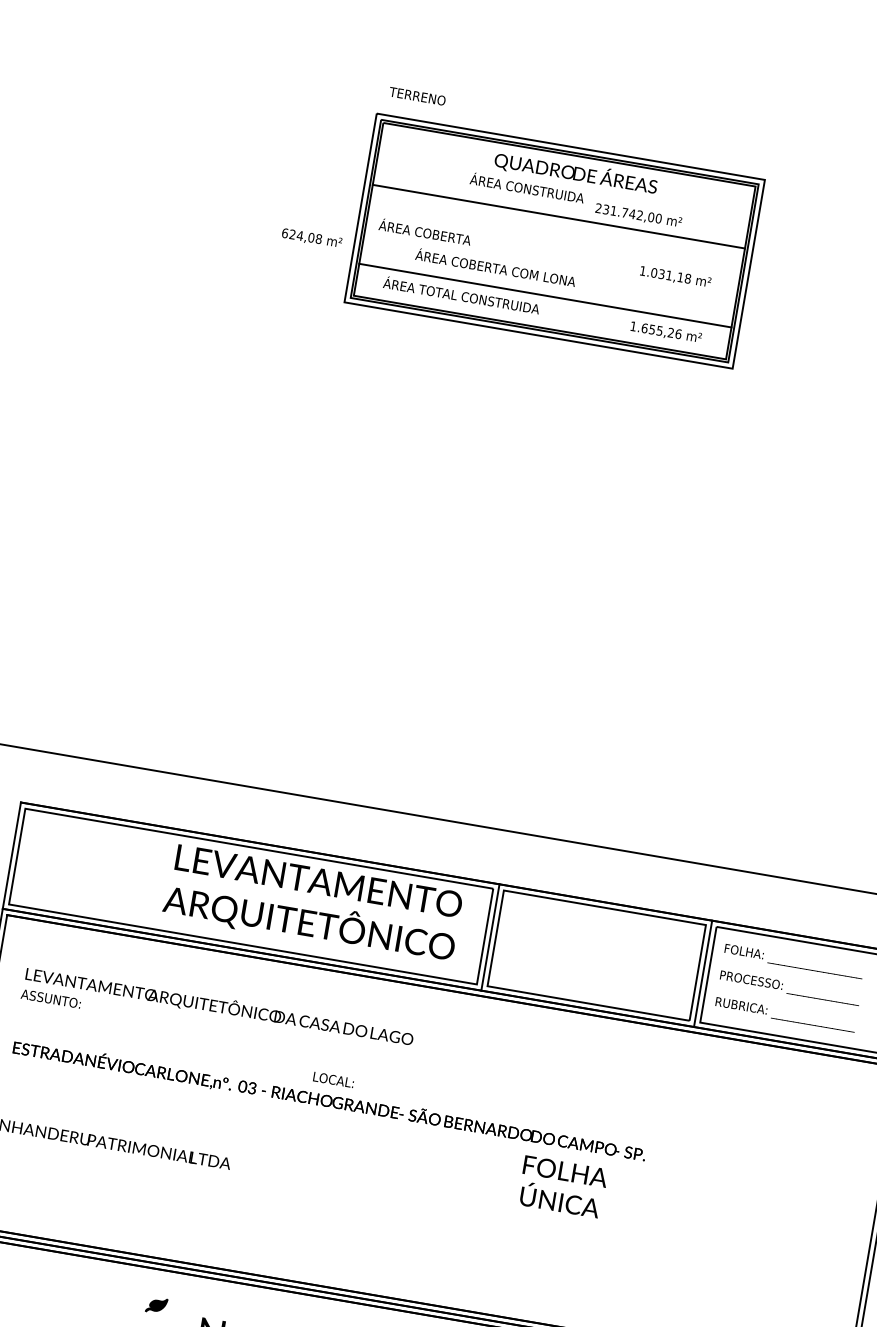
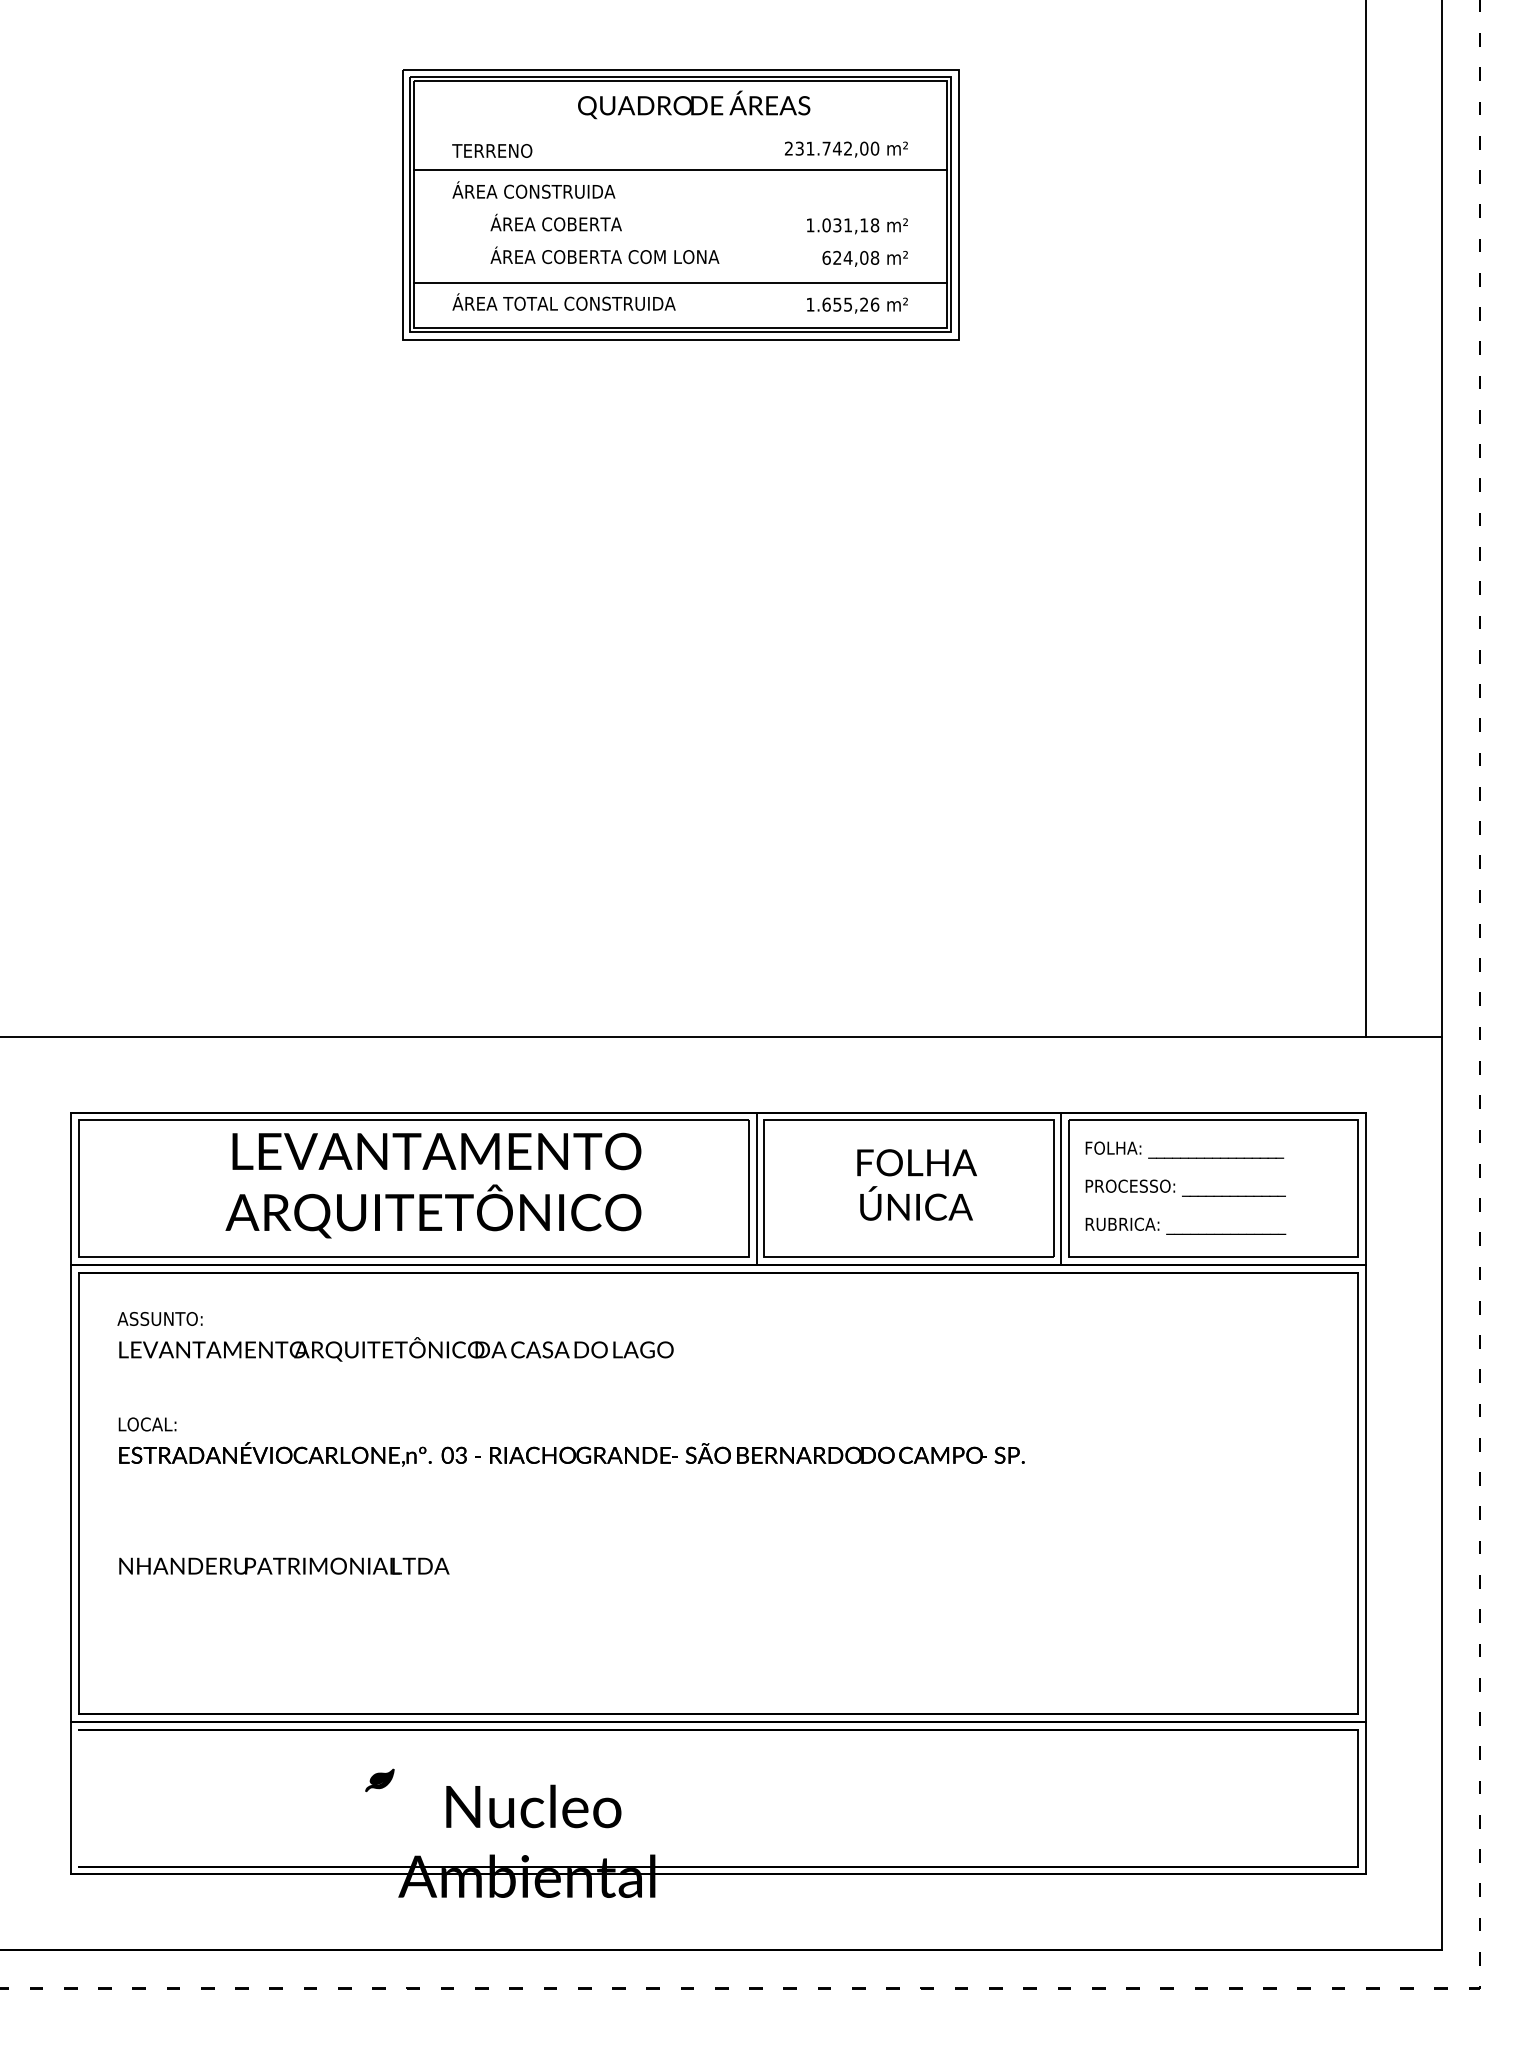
text: (417, 96) -> (492, 150), moved
text: (527, 187) -> (533, 189), moved
text: (638, 215) -> (846, 149), moved
text: (424, 231) -> (555, 222), moved
text: (311, 238) -> (864, 258), moved
text: (312, 904) -> (433, 1185), moved
text: (50, 998) -> (159, 1318), moved
text: (333, 1079) -> (147, 1424), moved
text: (562, 1186) -> (916, 1184), moved

